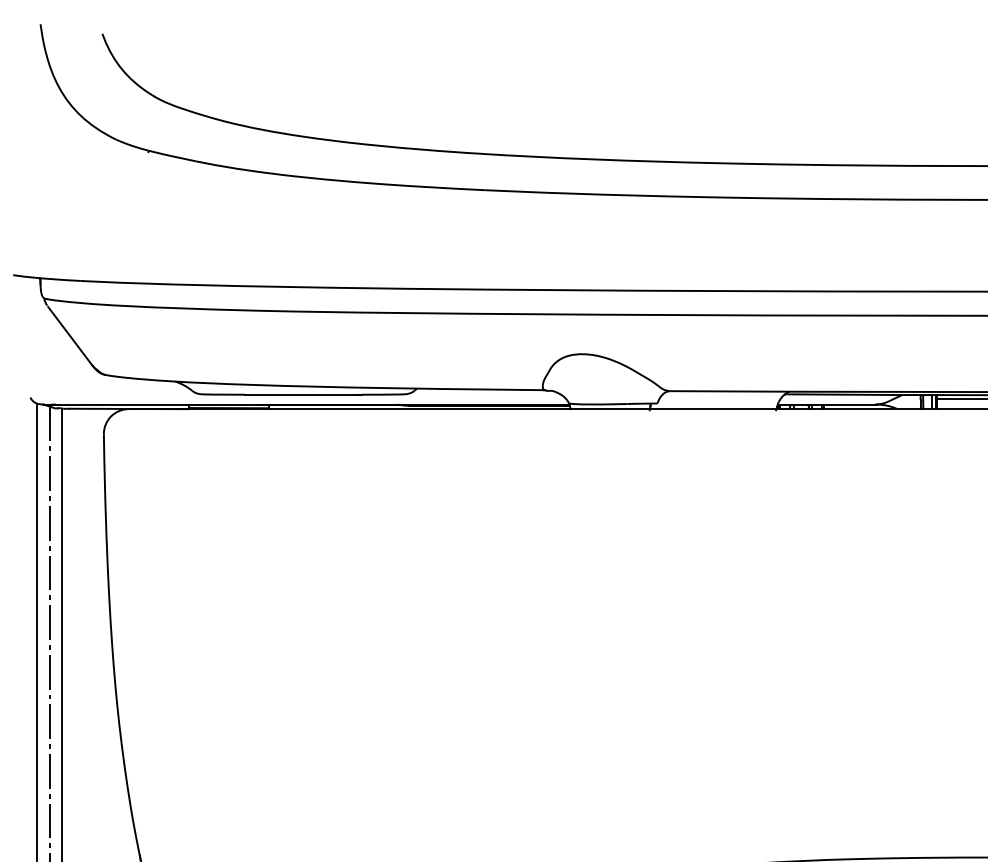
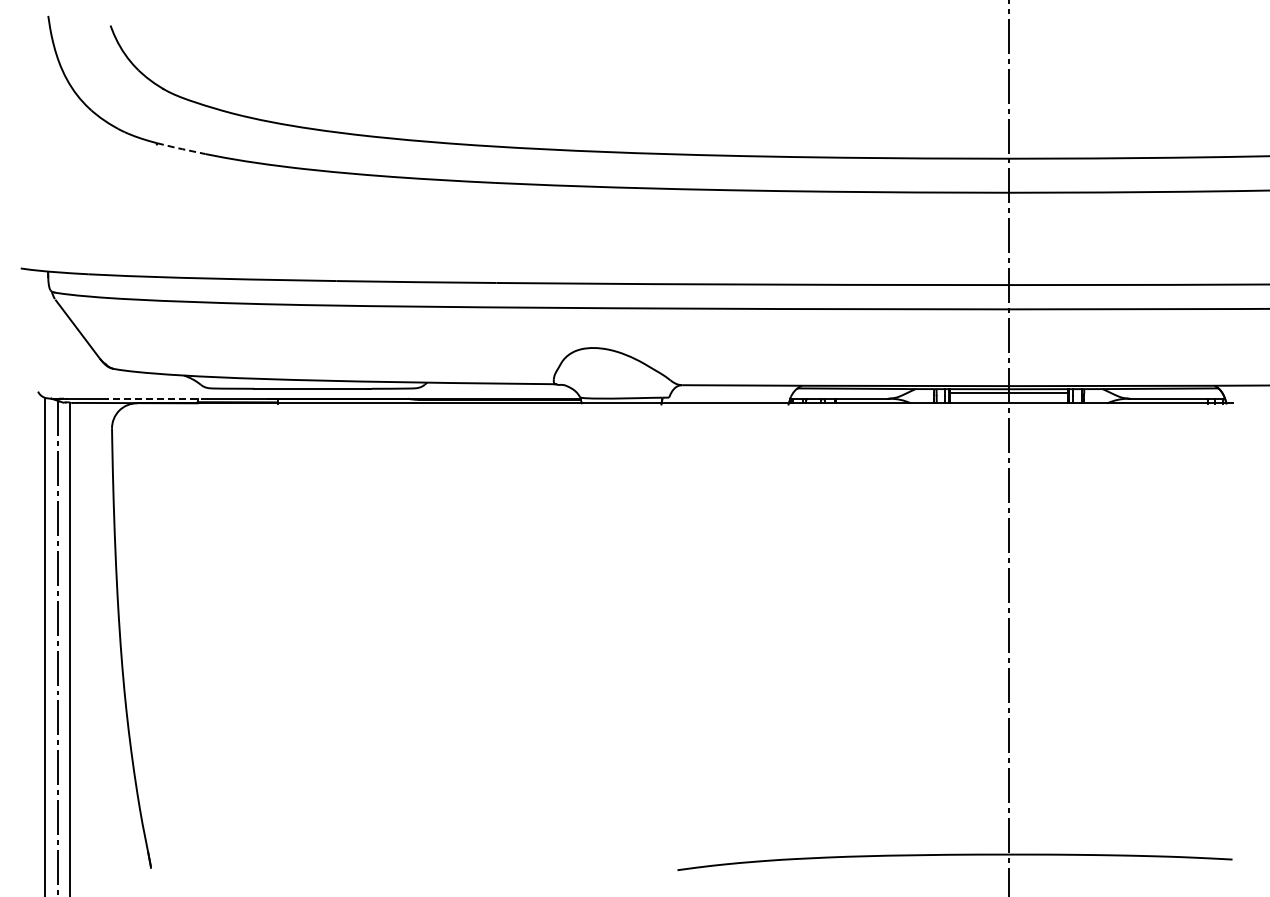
line: (172, 156) -> (181, 149), solid -> dashed
line: (149, 404) -> (157, 398), solid -> dashed

